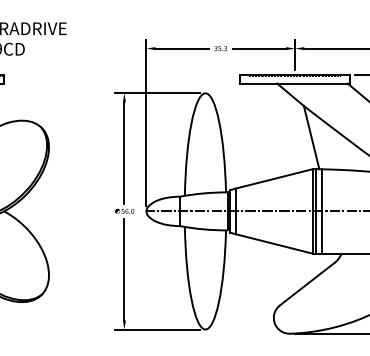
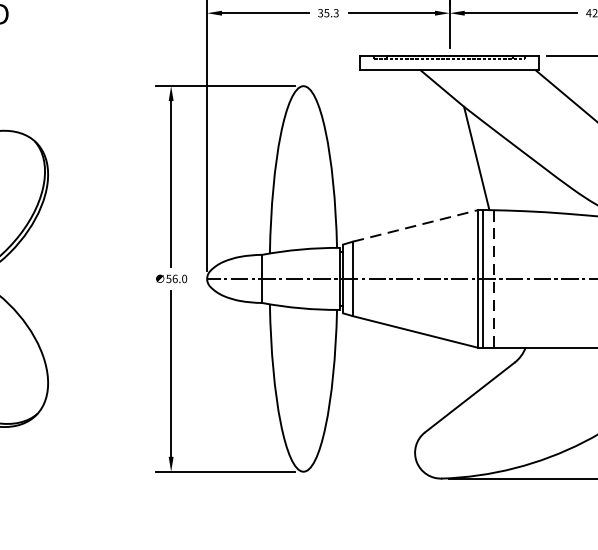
line: (274, 178) -> (416, 225), solid -> dashed
line: (321, 211) -> (492, 279), solid -> dashed

